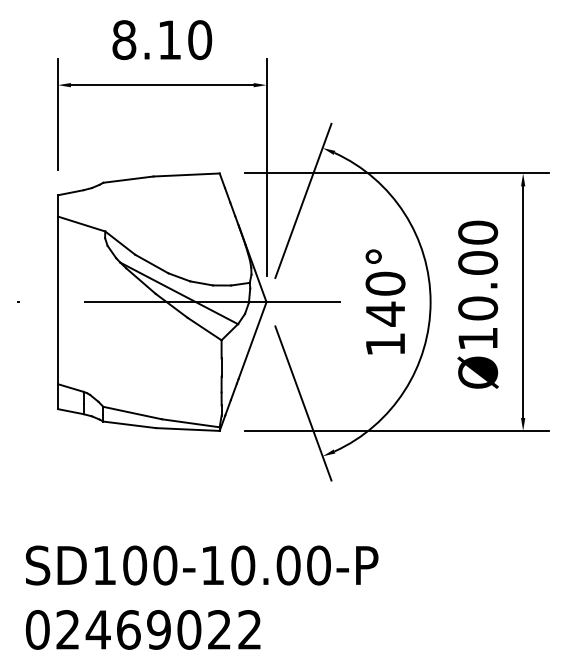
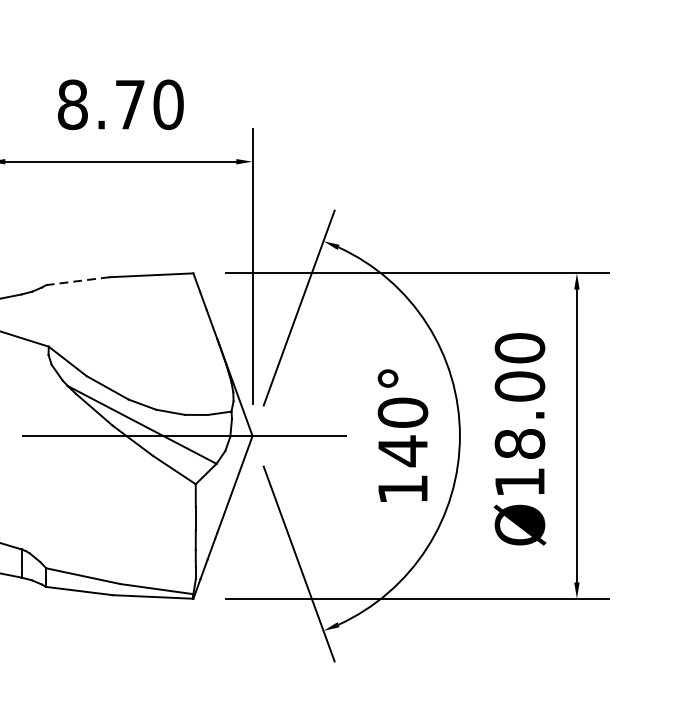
text: (169, 39) -> (129, 104), 8.10 -> 8.70
line: (127, 179) -> (76, 280), solid -> dashed
text: (477, 308) -> (519, 444), Ø10.00 -> Ø18.00

